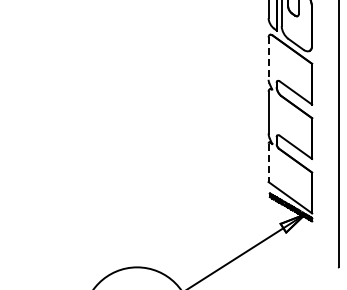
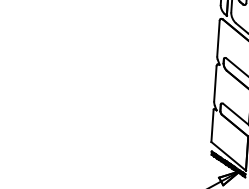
line: (268, 59) -> (218, 39), dashed -> solid
line: (268, 163) -> (212, 126), dashed -> solid

